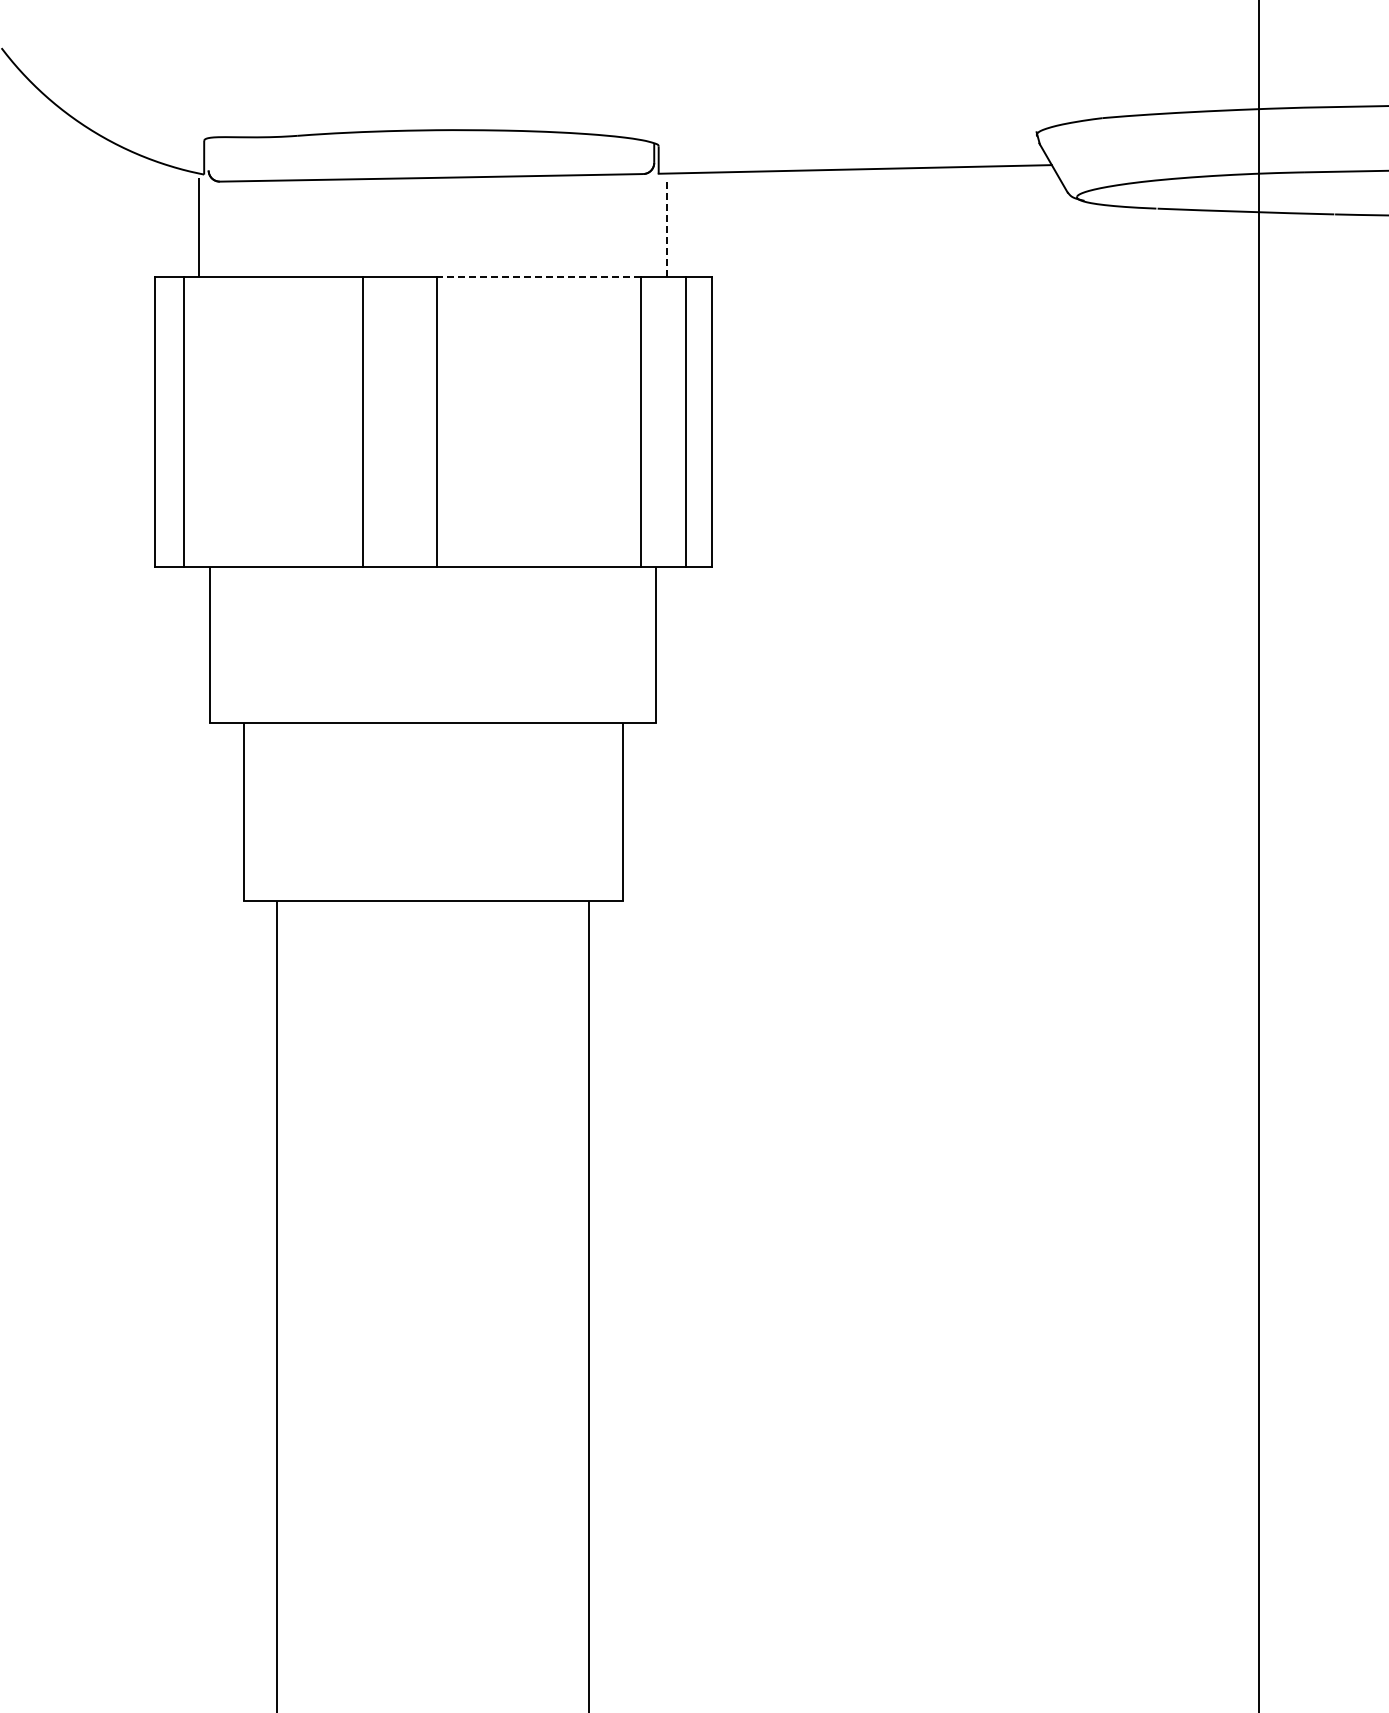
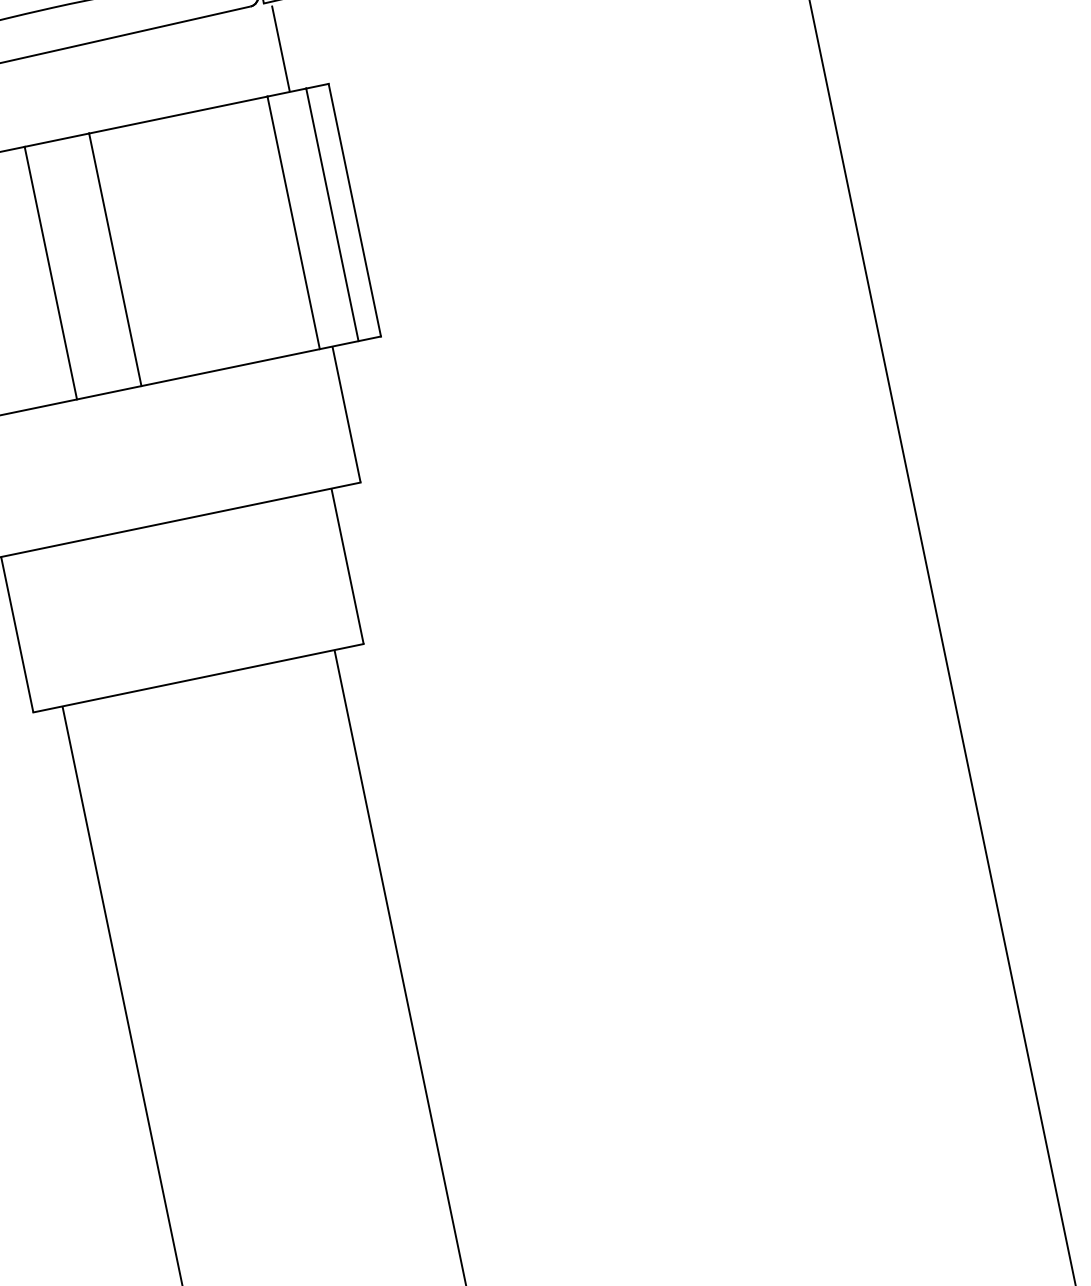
line: (667, 227) -> (281, 48), dashed -> solid
line: (538, 276) -> (177, 114), dashed -> solid

